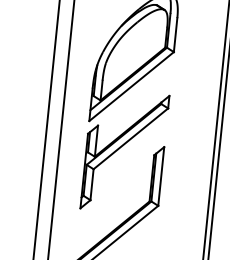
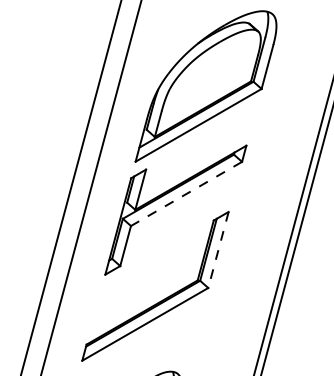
line: (130, 139) -> (186, 194), solid -> dashed
line: (161, 176) -> (218, 250), solid -> dashed

